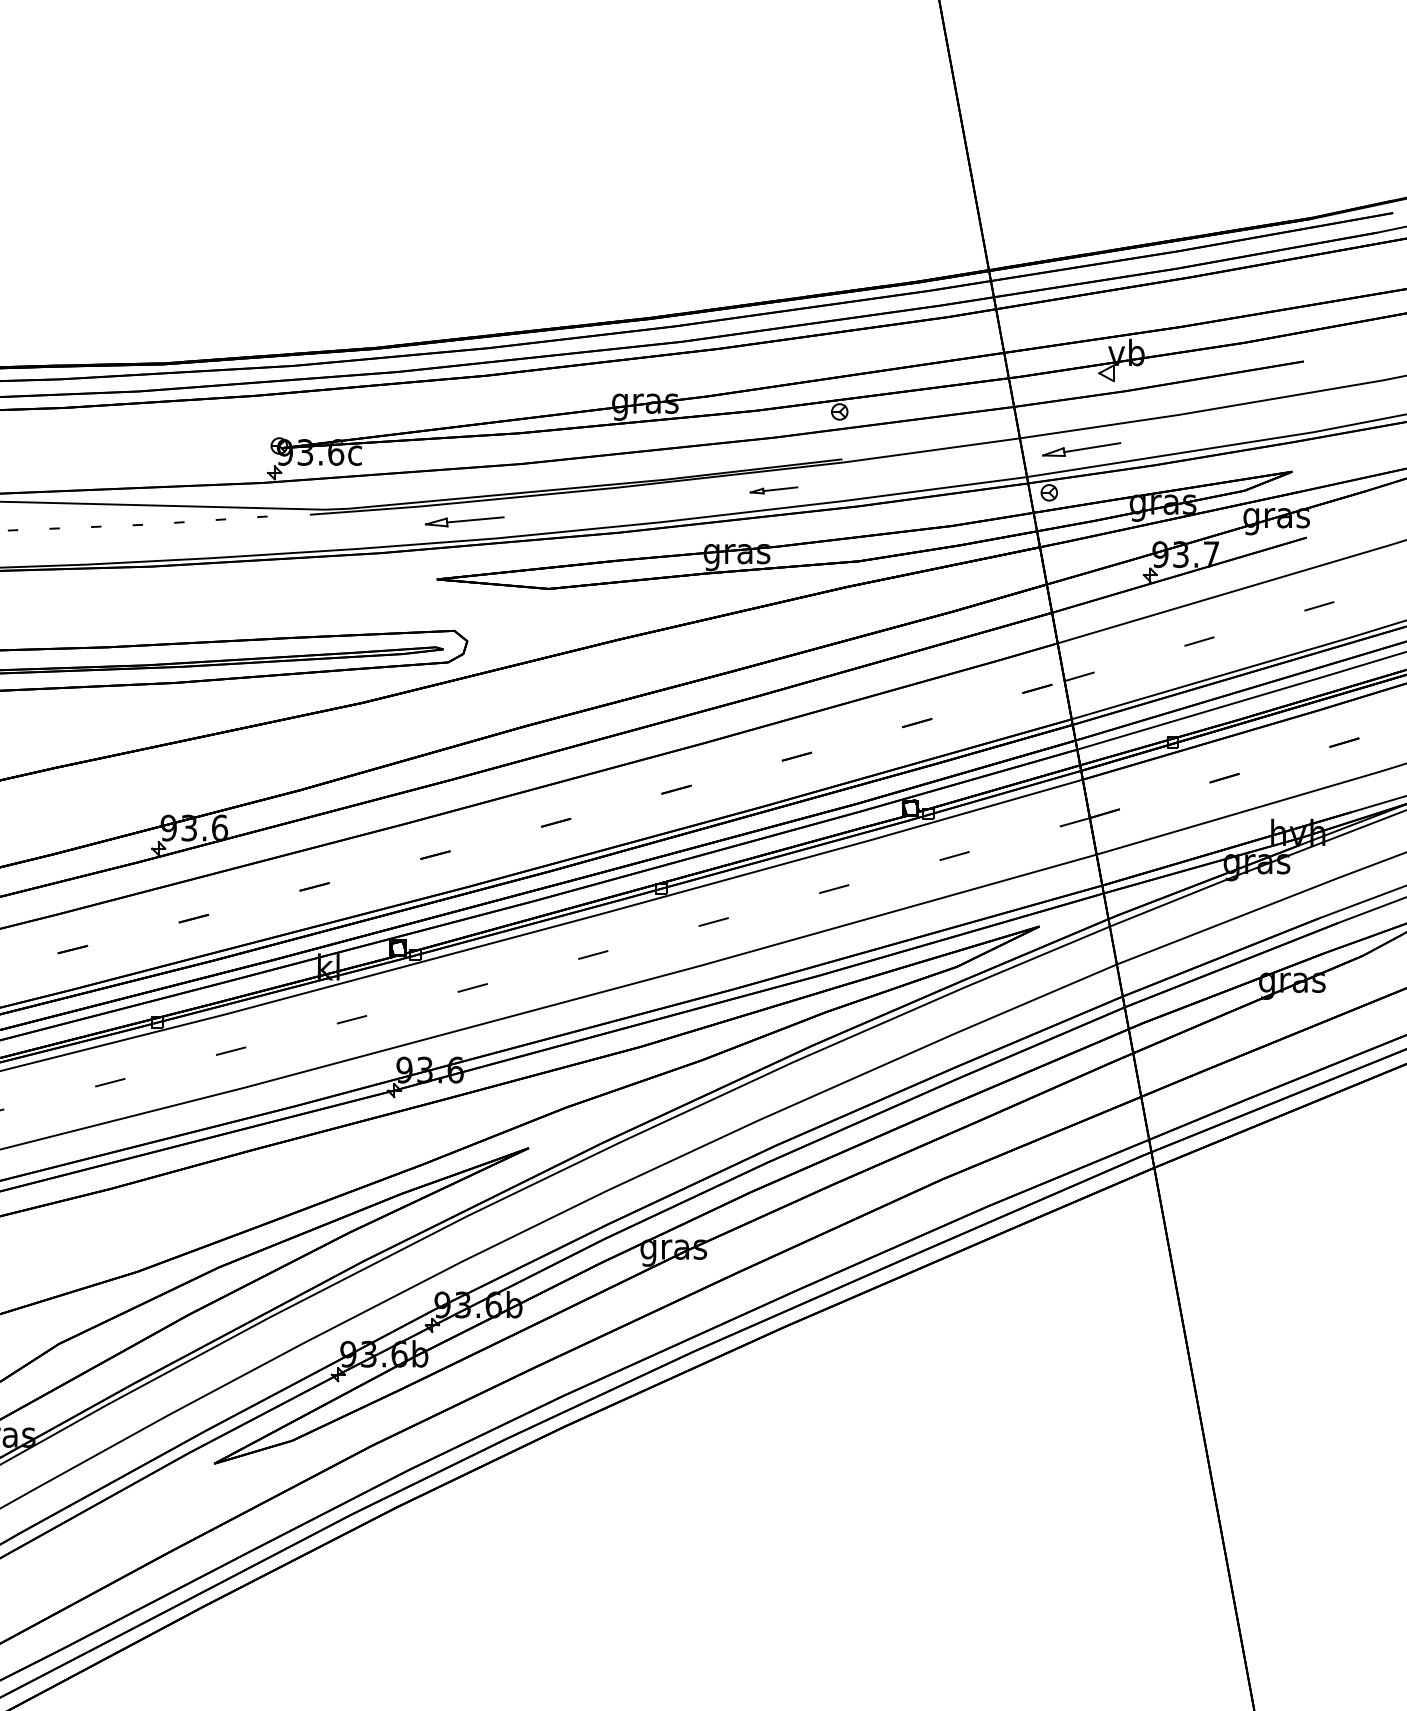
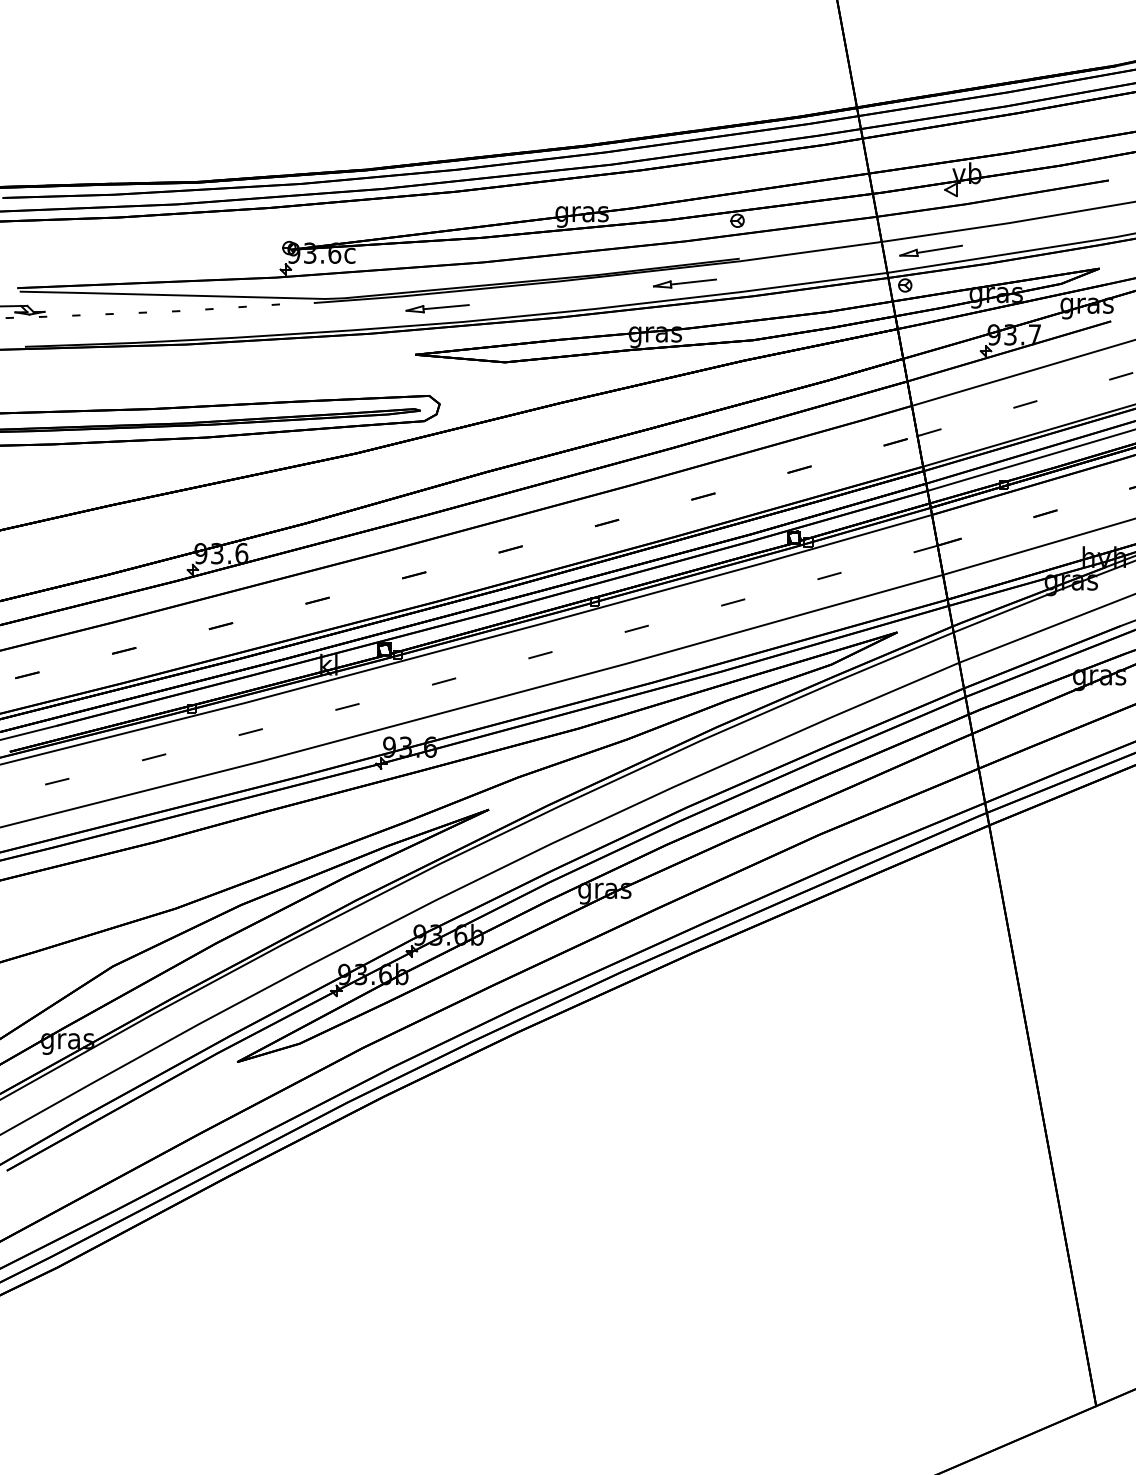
part: (773, 490) -> (684, 283), size x1.67

